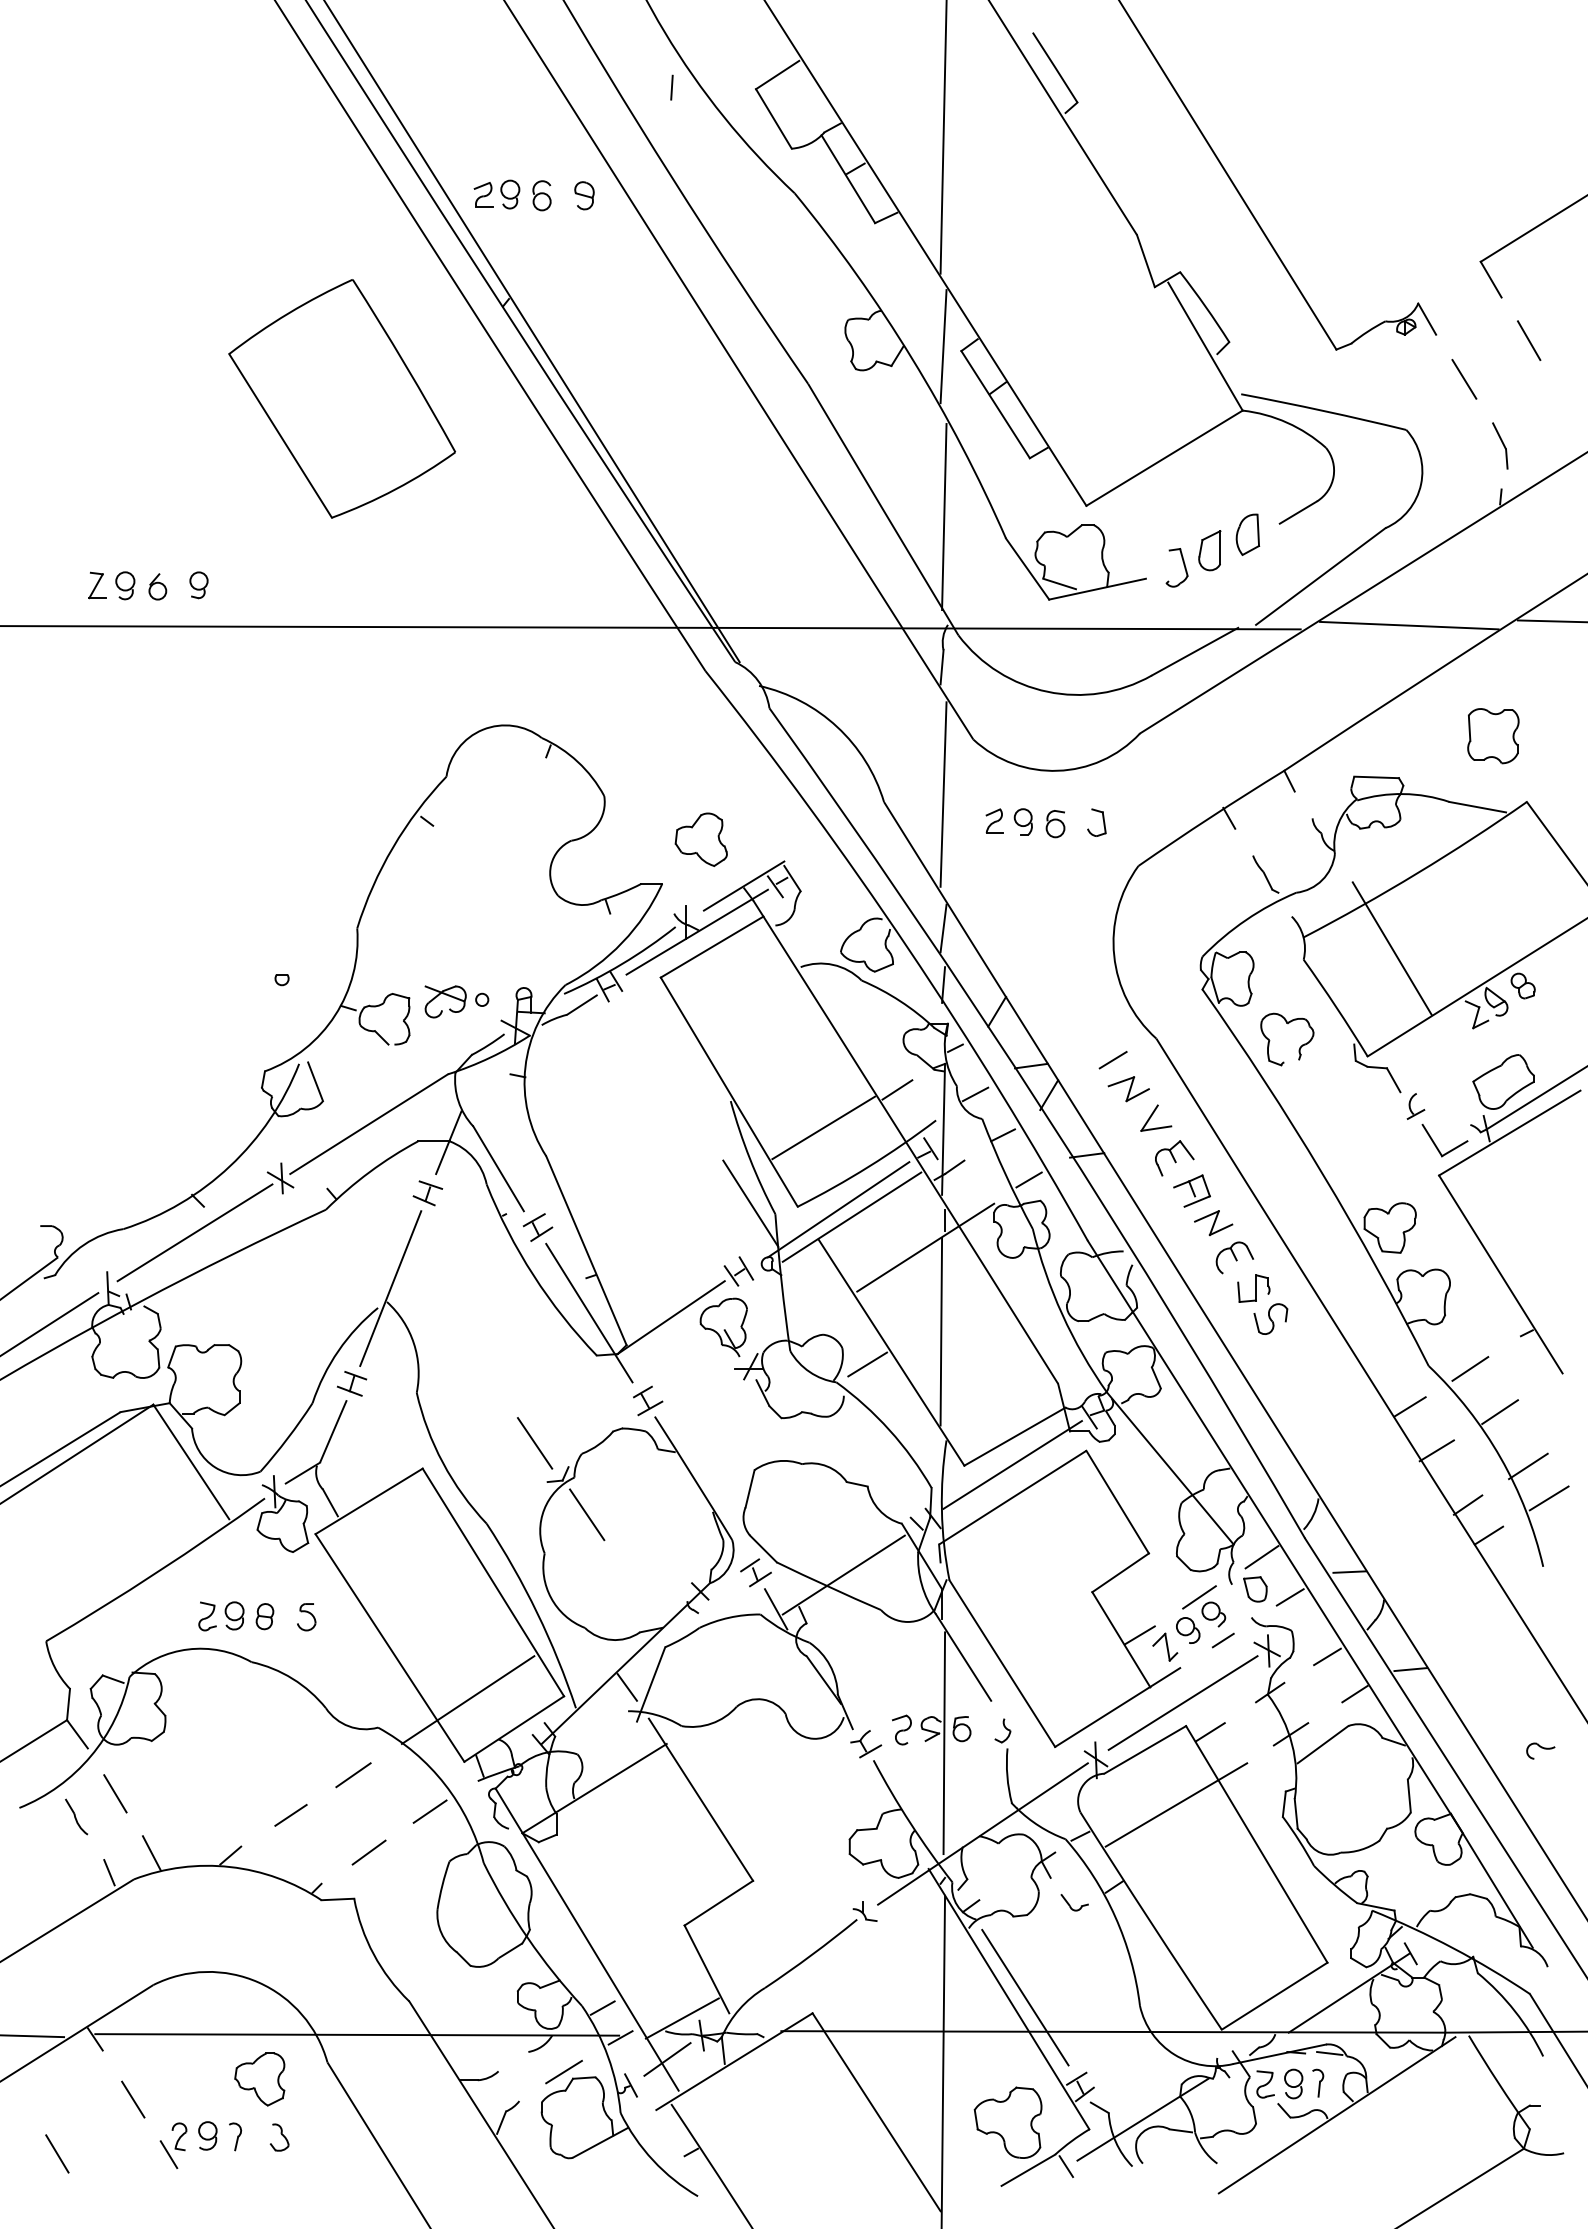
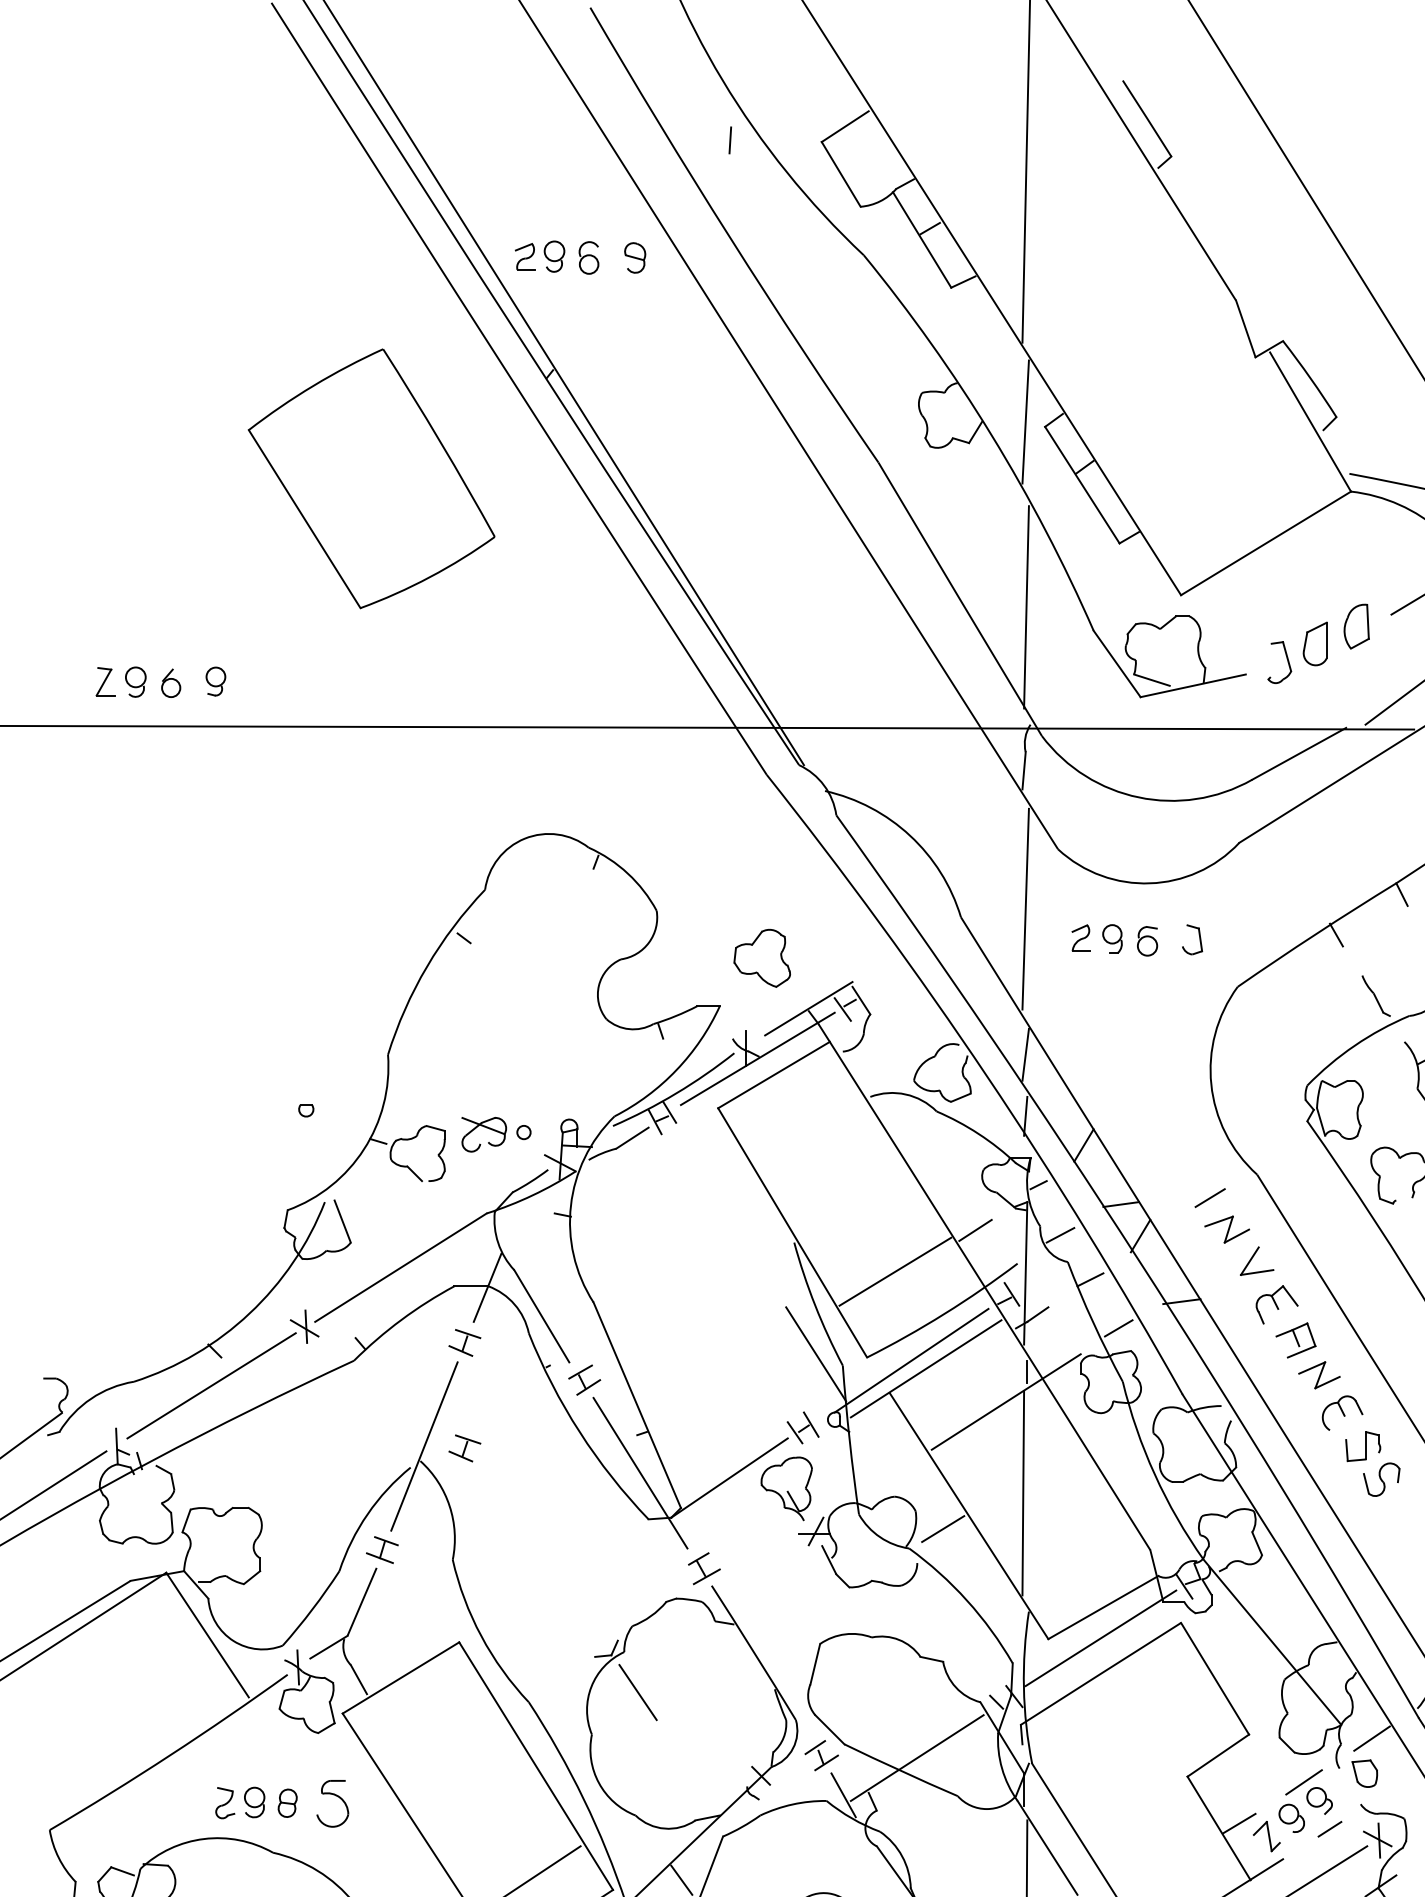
part: (427, 1290) -> (464, 1448), added
line: (534, 1443) -> (580, 1614), removed
line: (1289, 1597) -> (1401, 1782), removed
part: (306, 1617) -> (332, 1804), size x1.6

